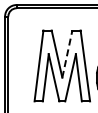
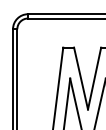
line: (67, 53) -> (94, 77), dashed -> solid

